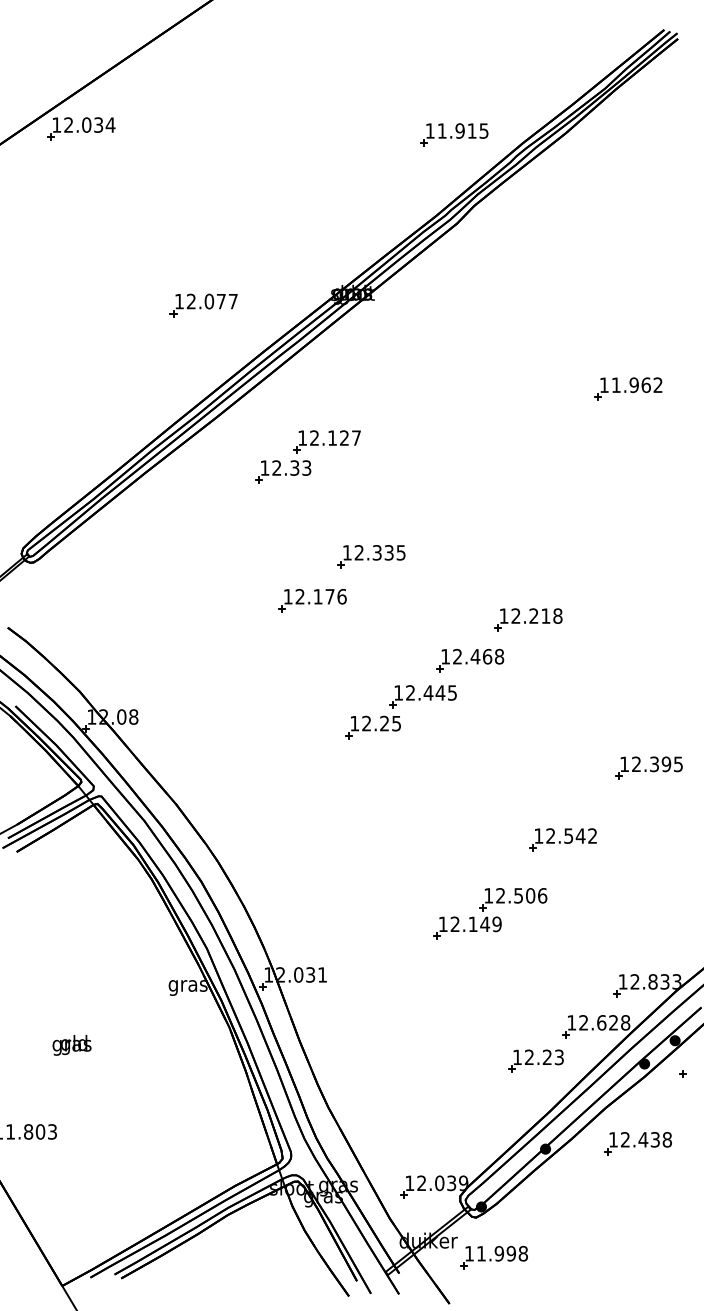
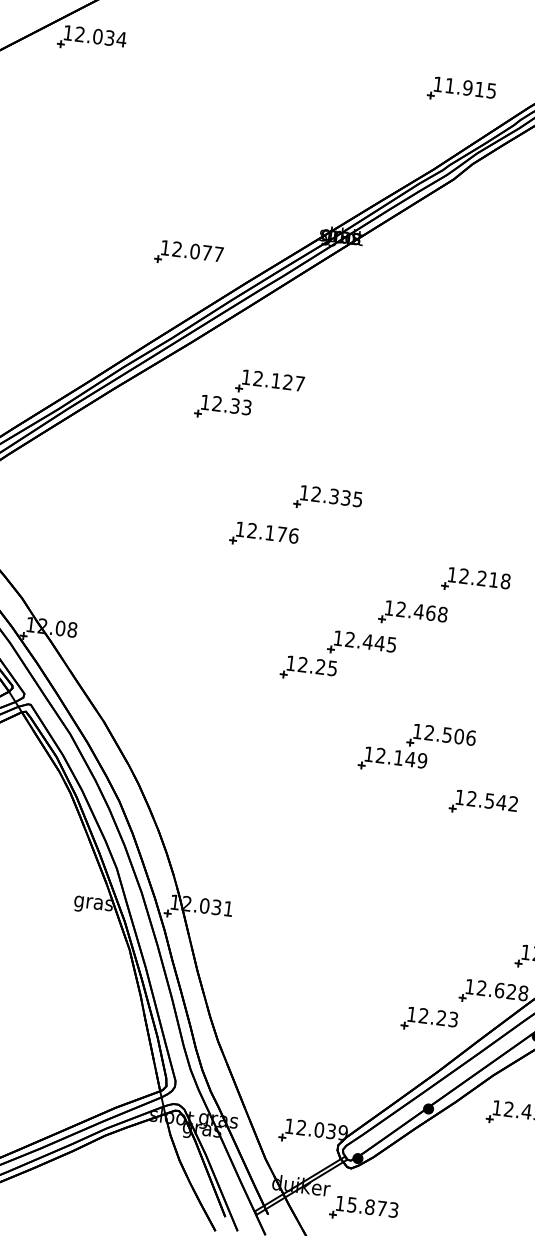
part: (203, 305) -> (188, 254), moved
part: (307, 456) -> (249, 396), moved
part: (490, 913) -> (417, 749), moved
text: (502, 1253) -> (373, 1207), 11.998 -> 15.873

